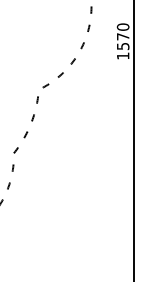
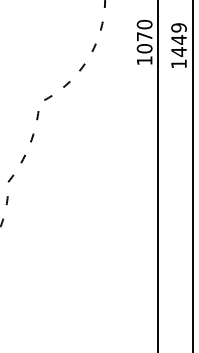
text: (123, 46) -> (144, 48), 1570 -> 1070

